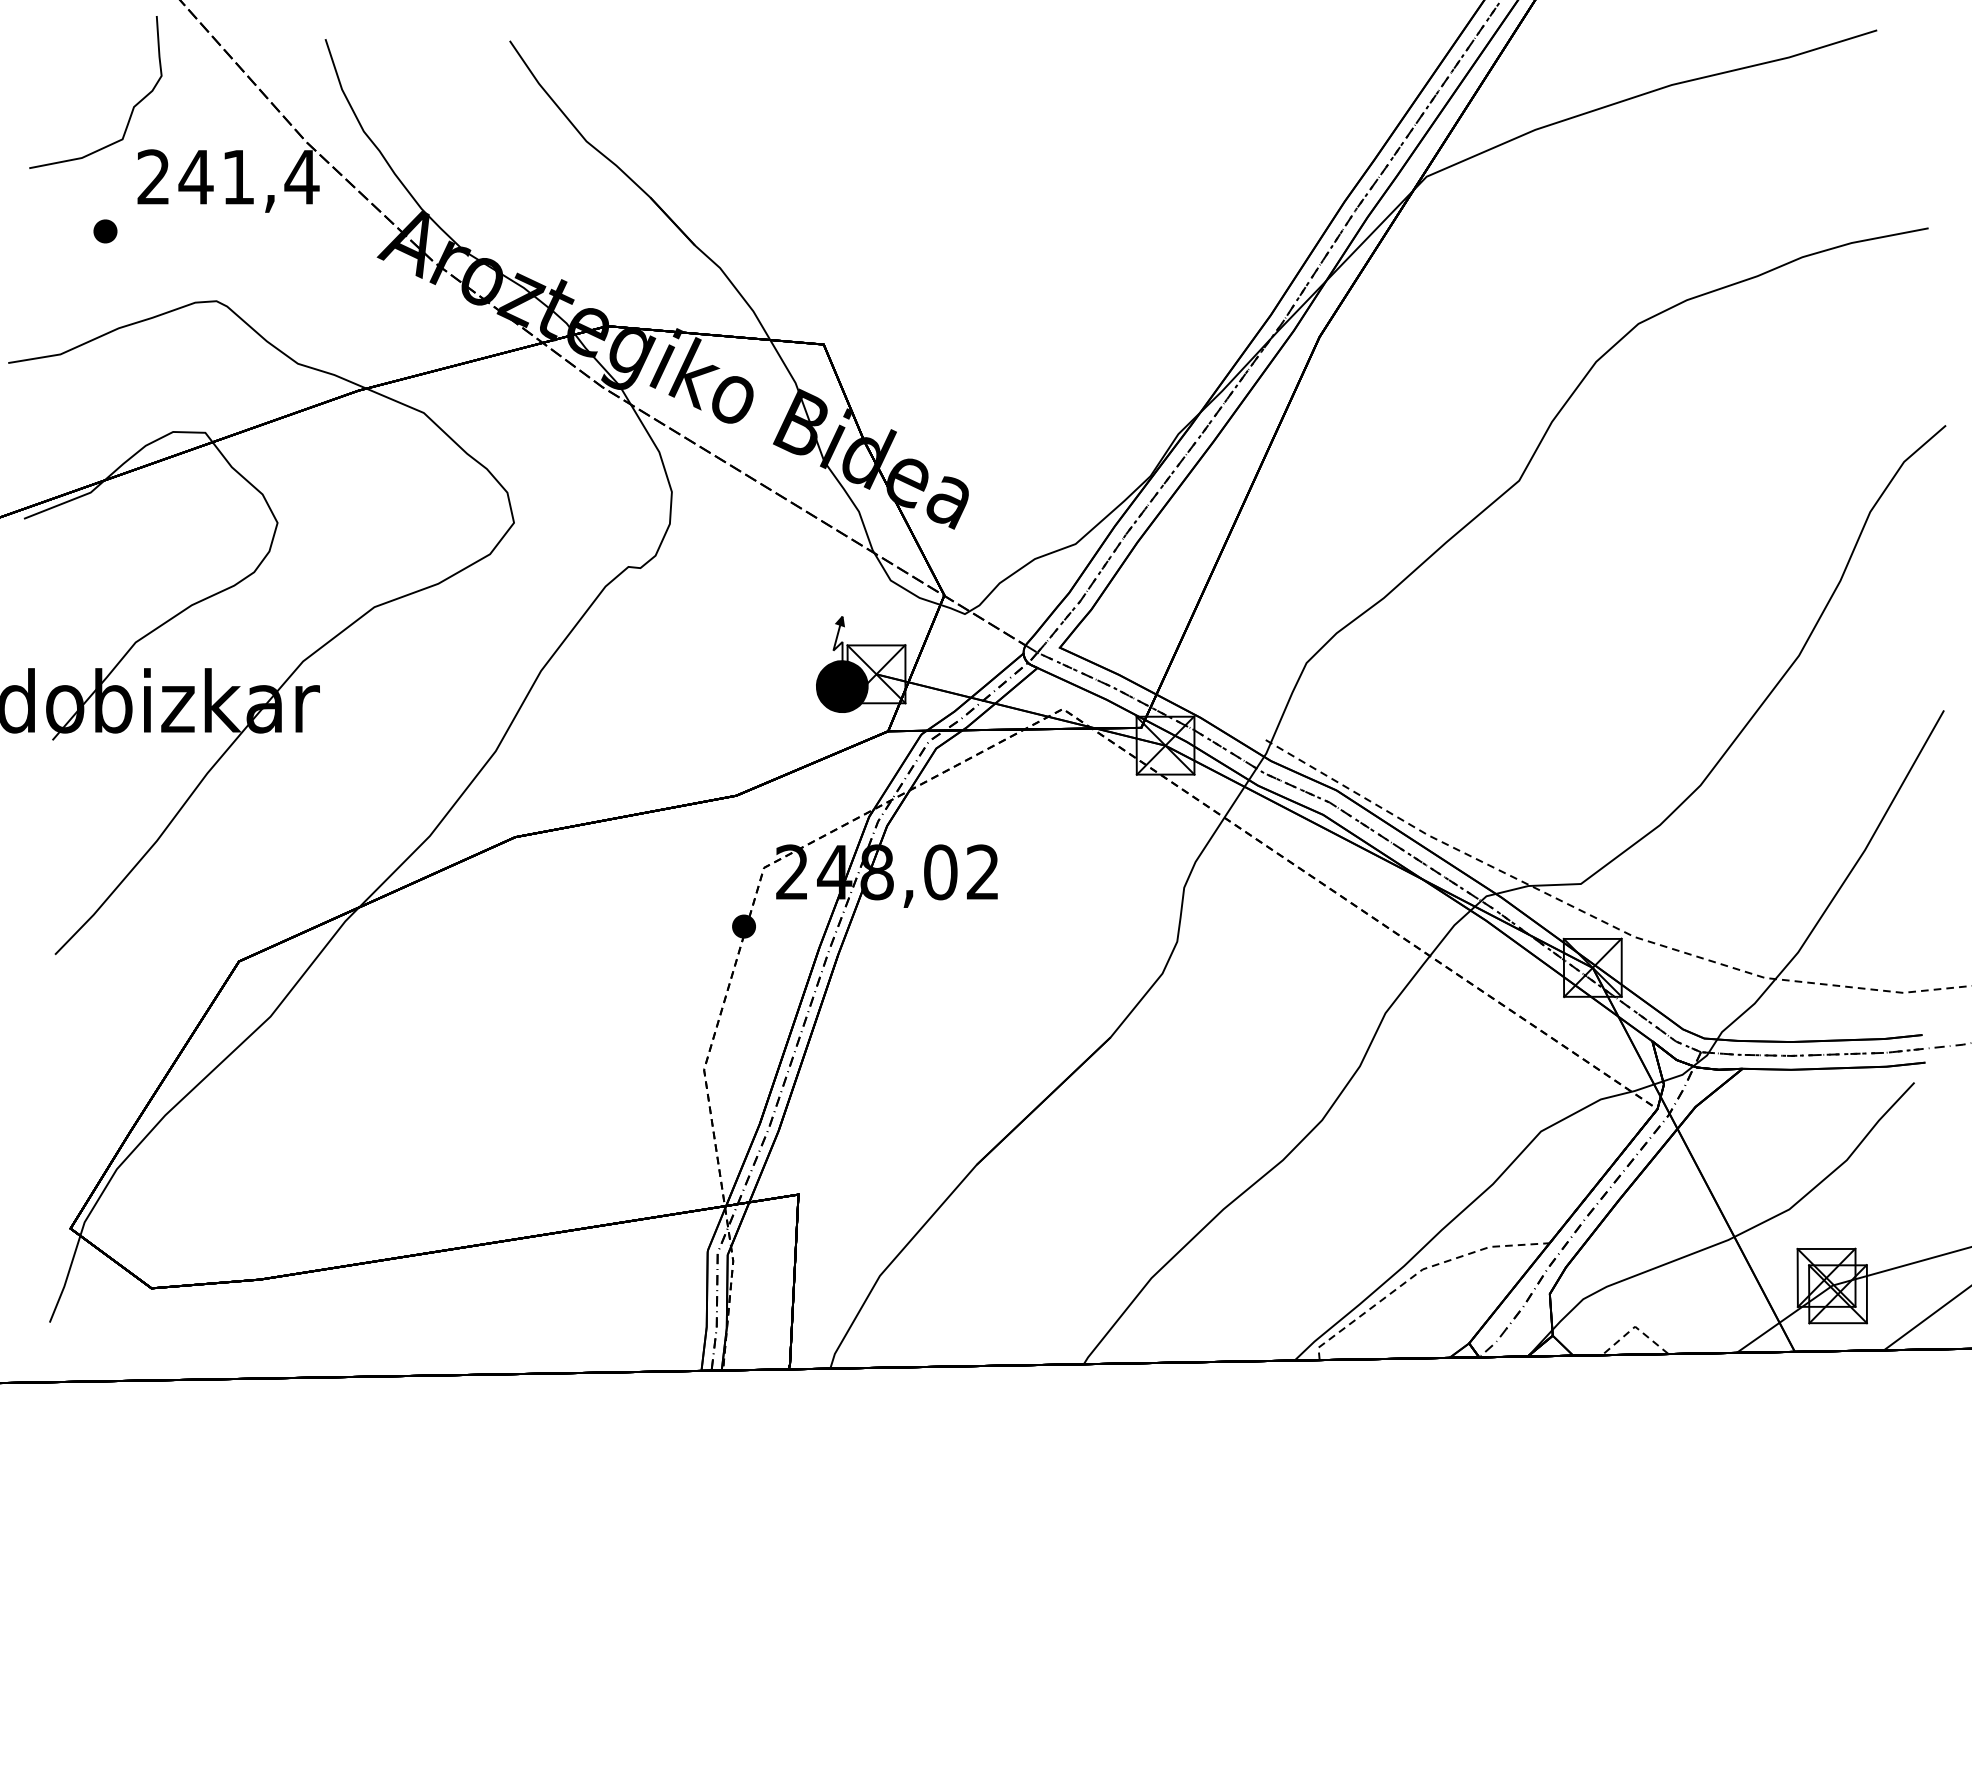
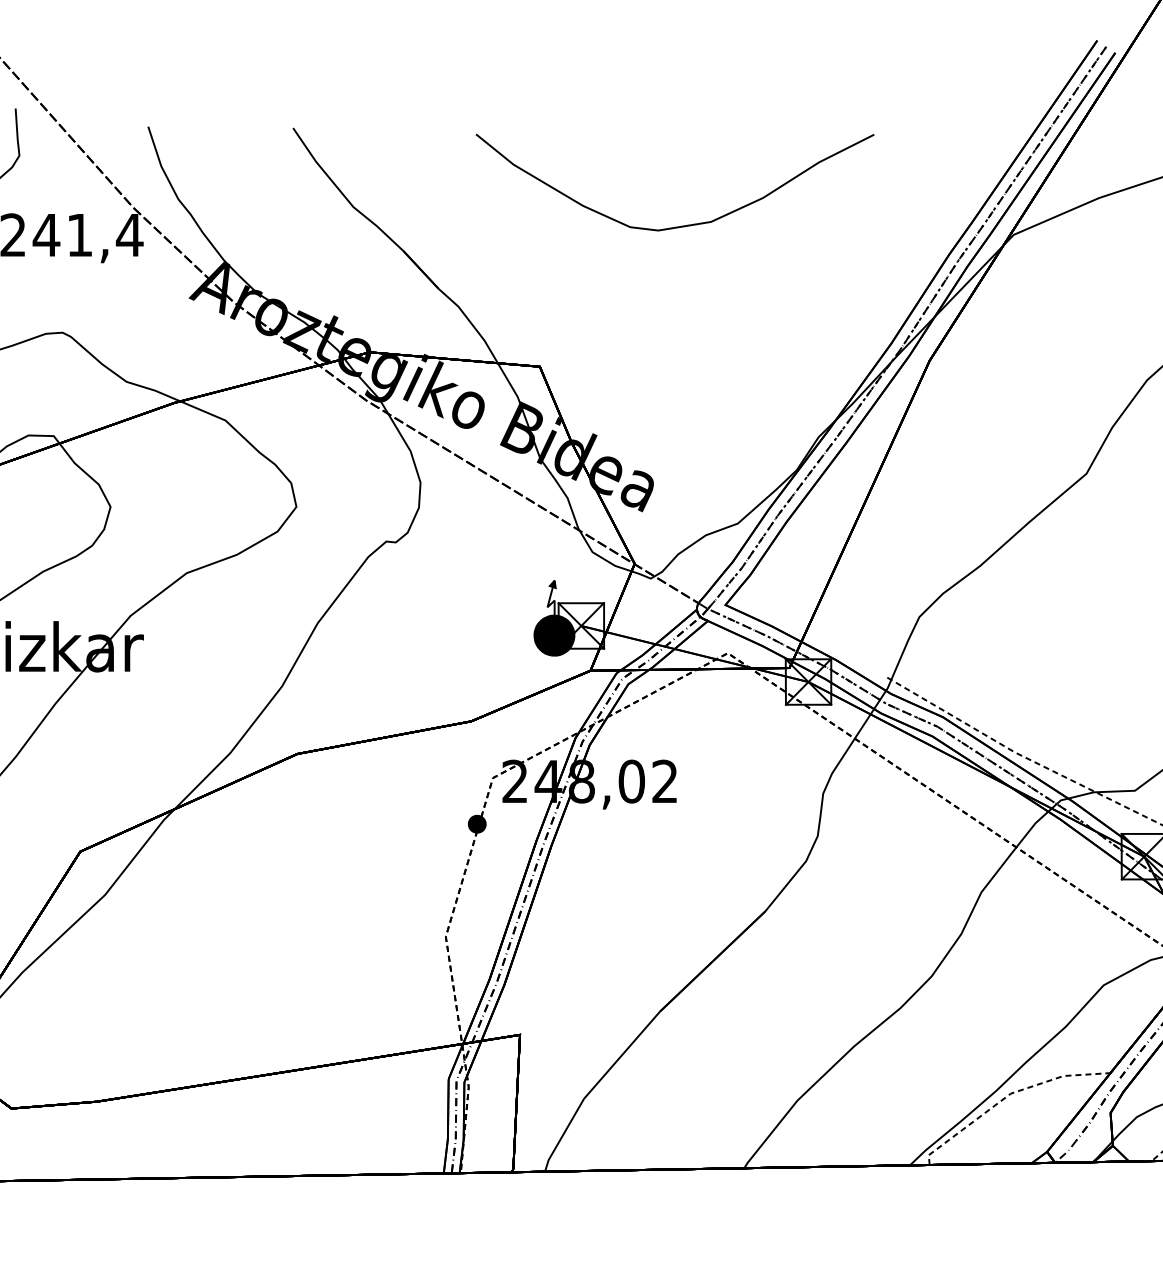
curve: (1002, 165) -> (680, 226), added

